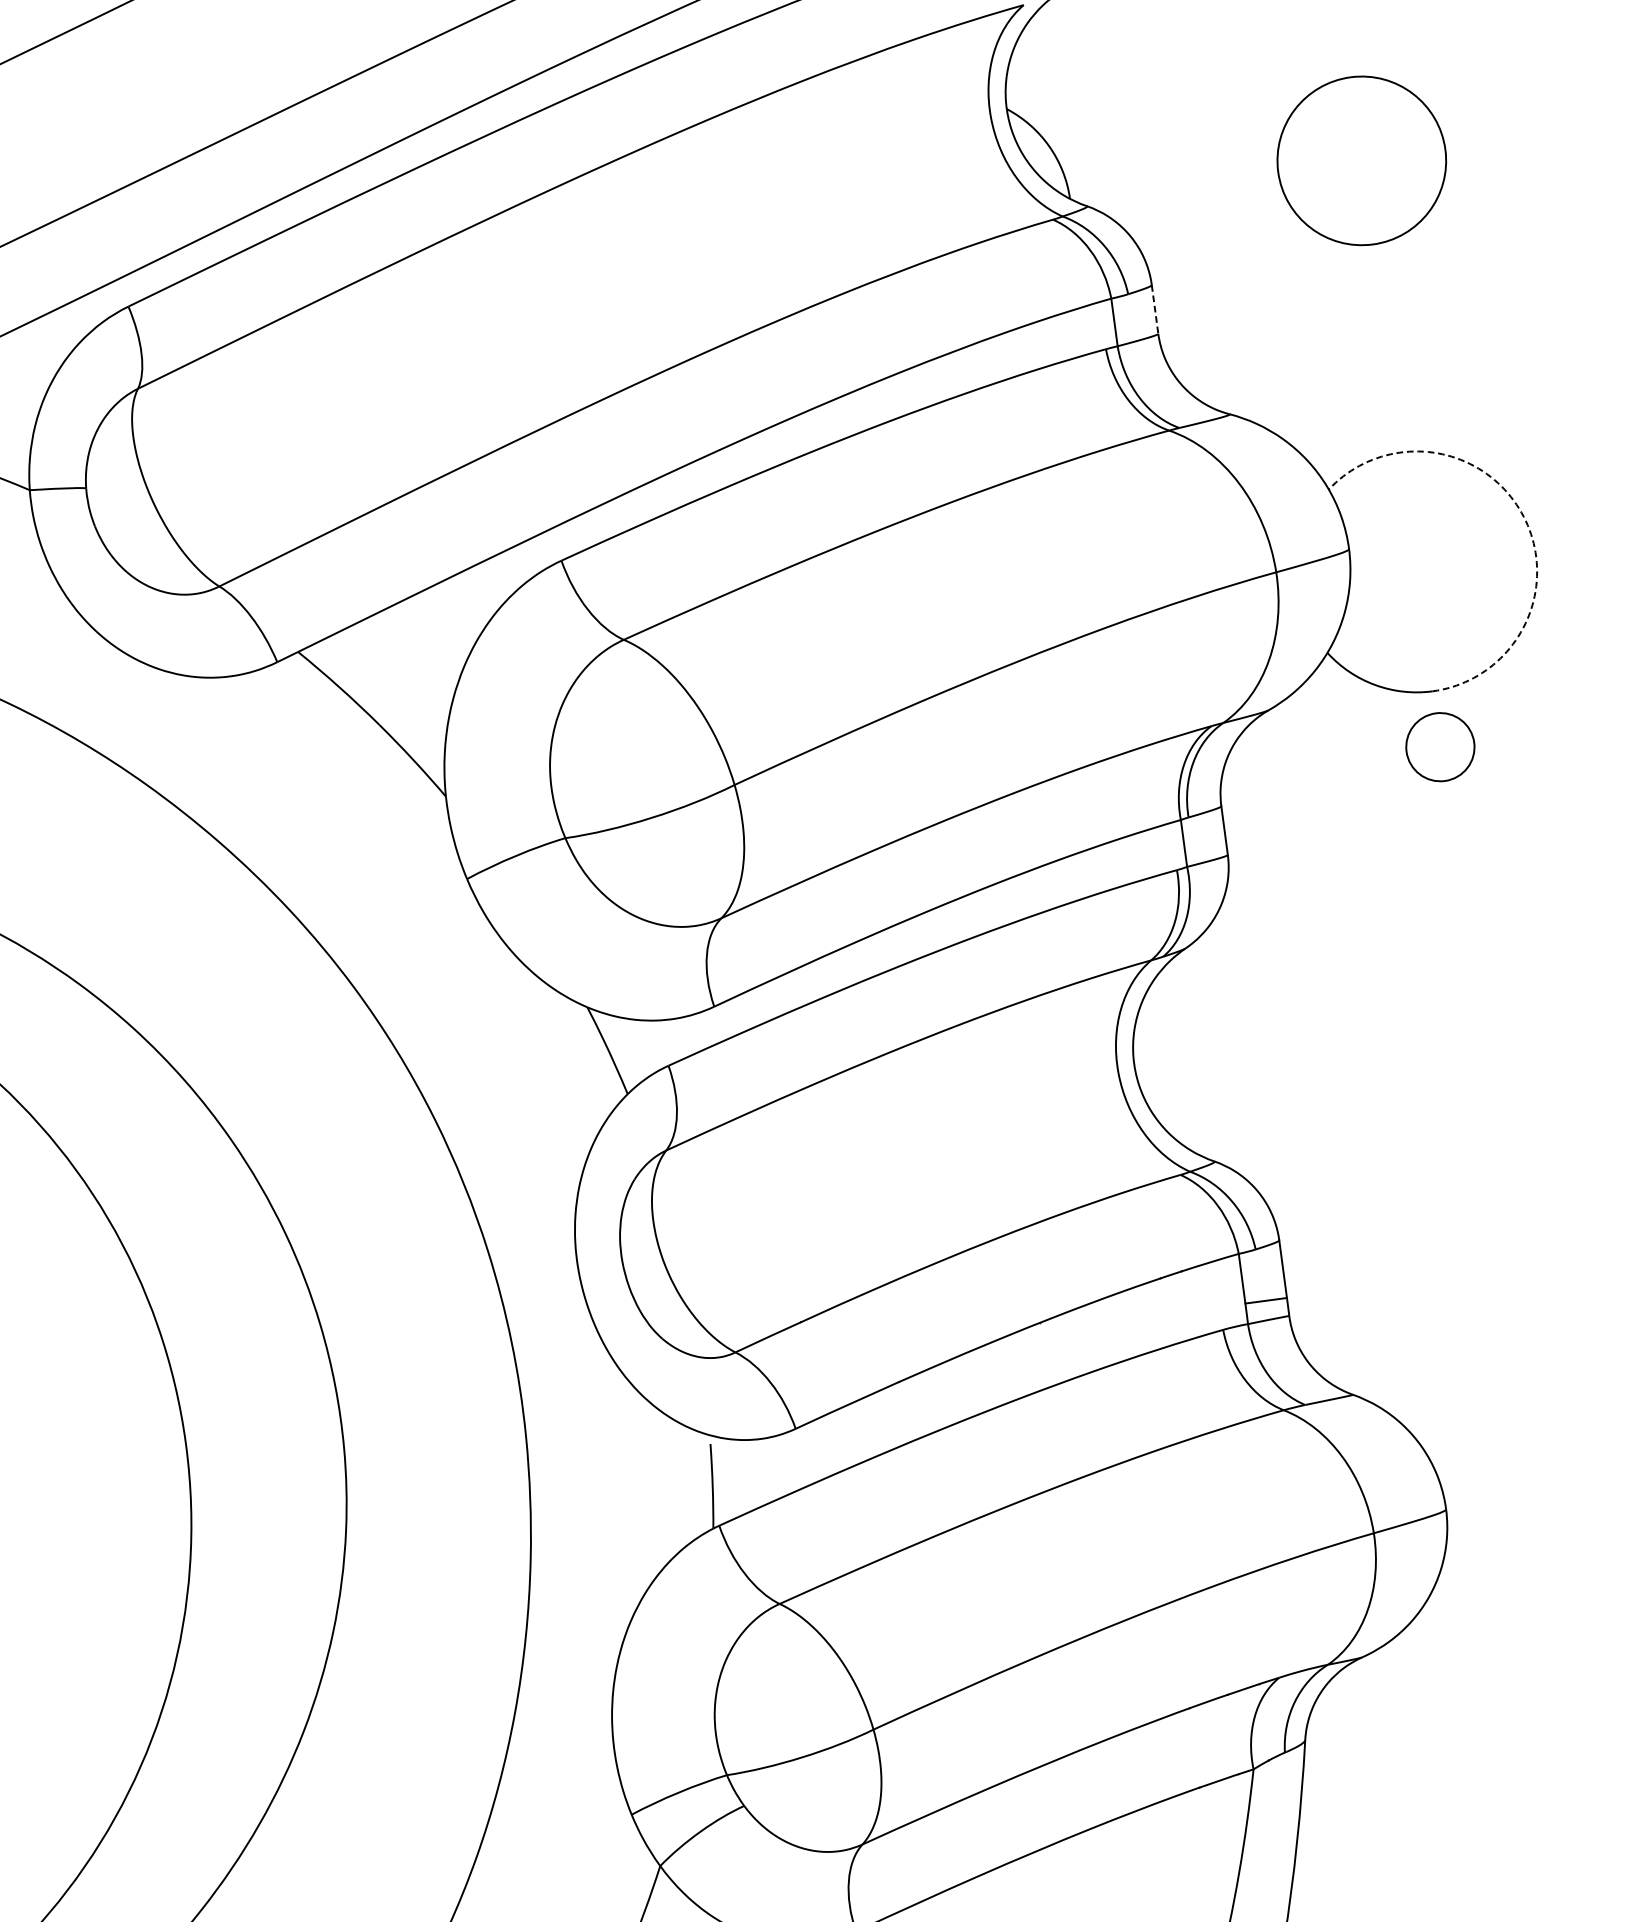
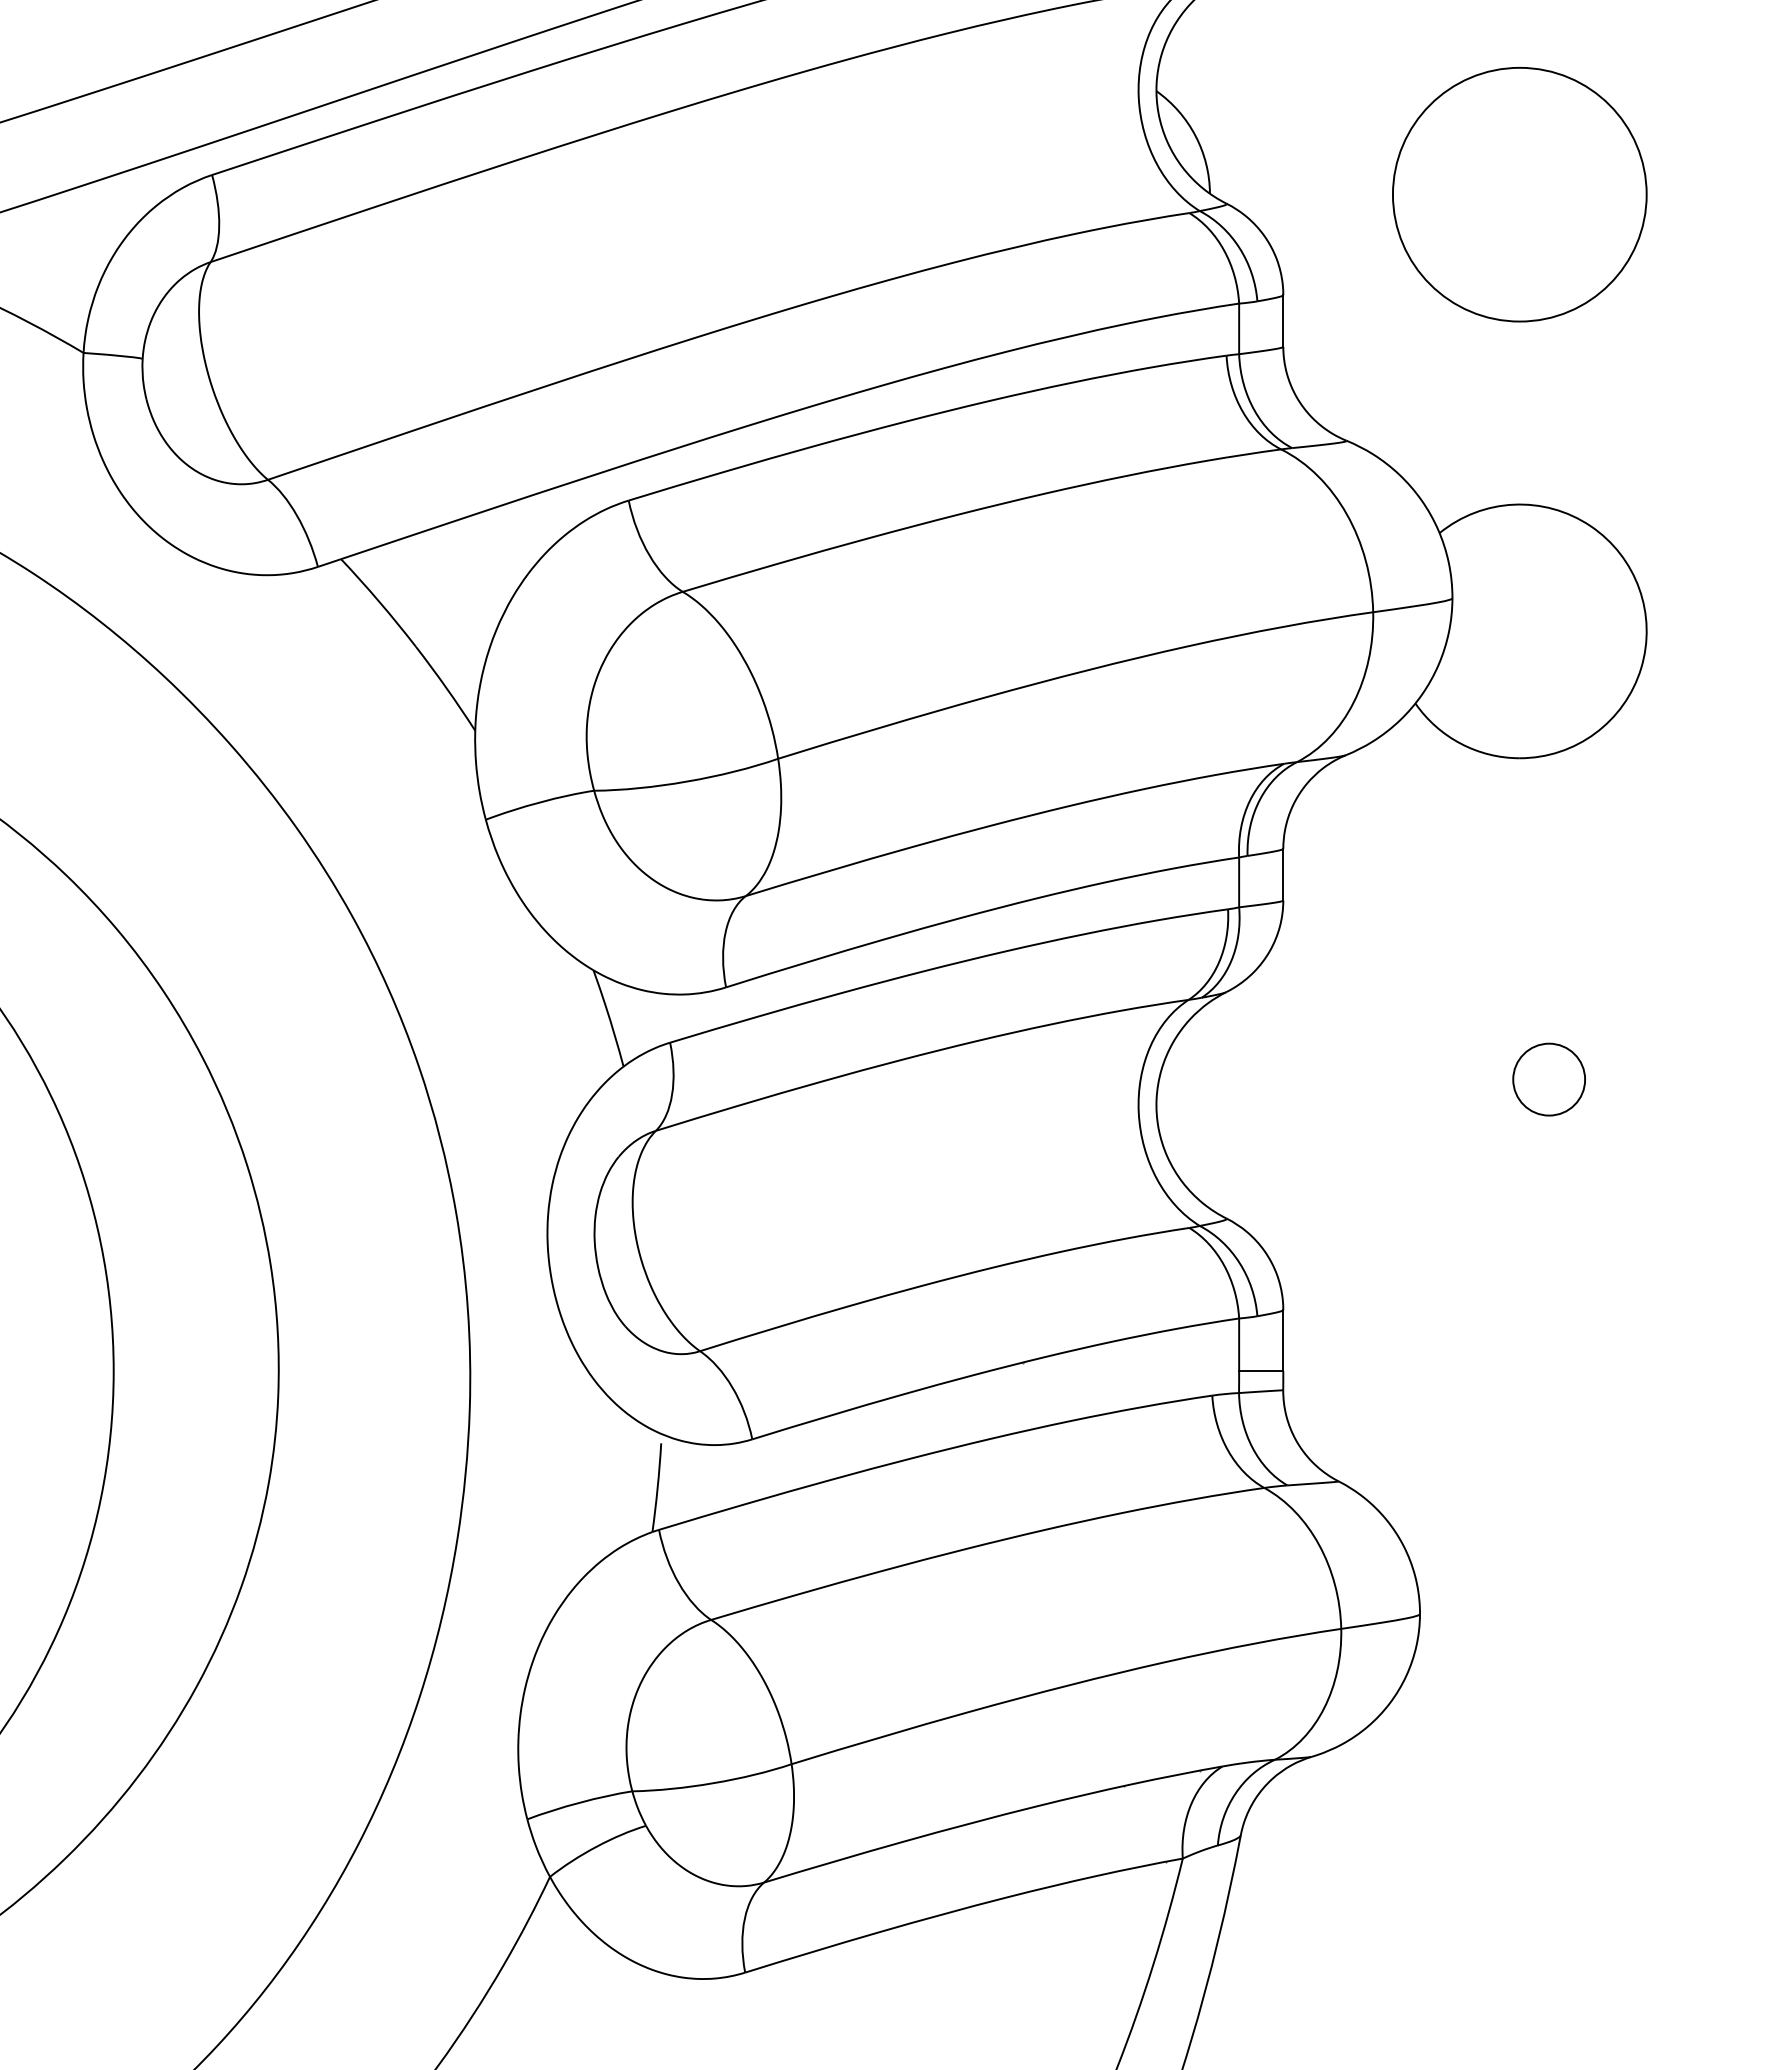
circle: (1361, 160) -> (1519, 194), size x1.43
line: (1155, 309) -> (1283, 321), dashed -> solid
arc: (1523, 516) -> (1639, 588), dashed -> solid
circle: (1439, 747) -> (1548, 1079), moved

